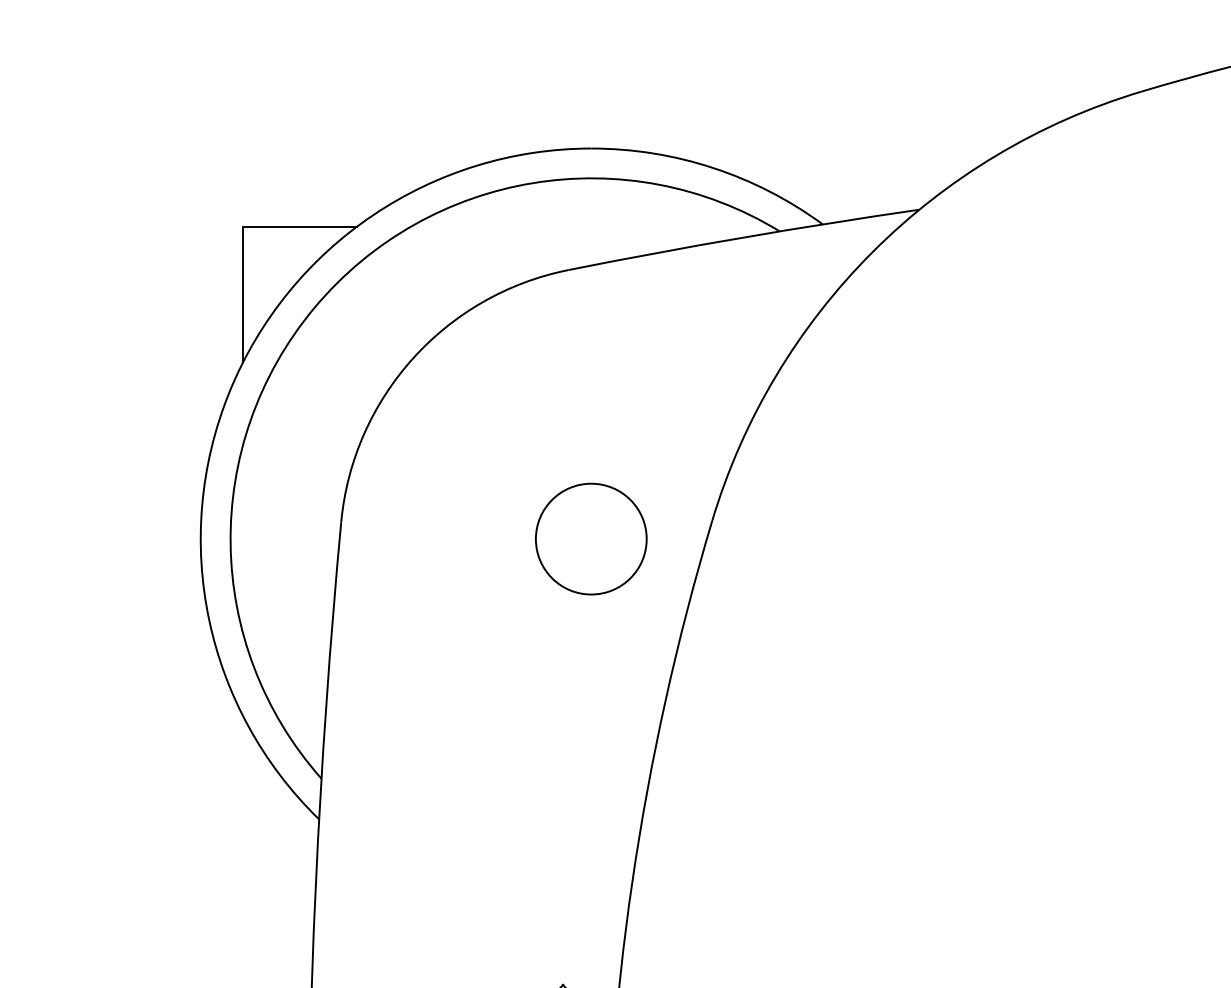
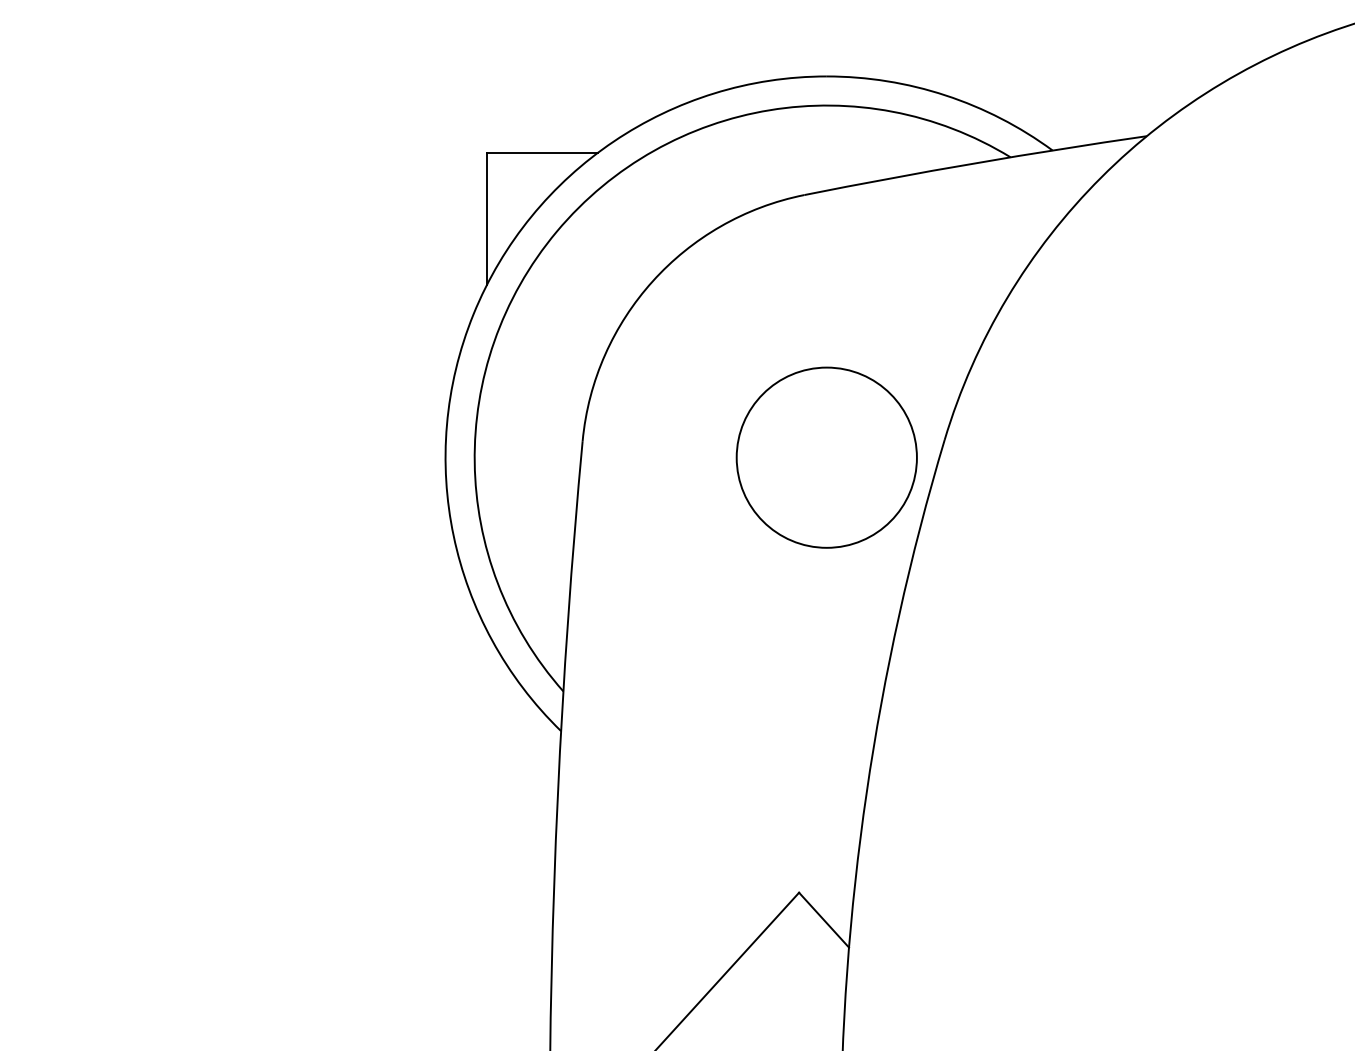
circle: (591, 538) -> (826, 457), size x1.67

